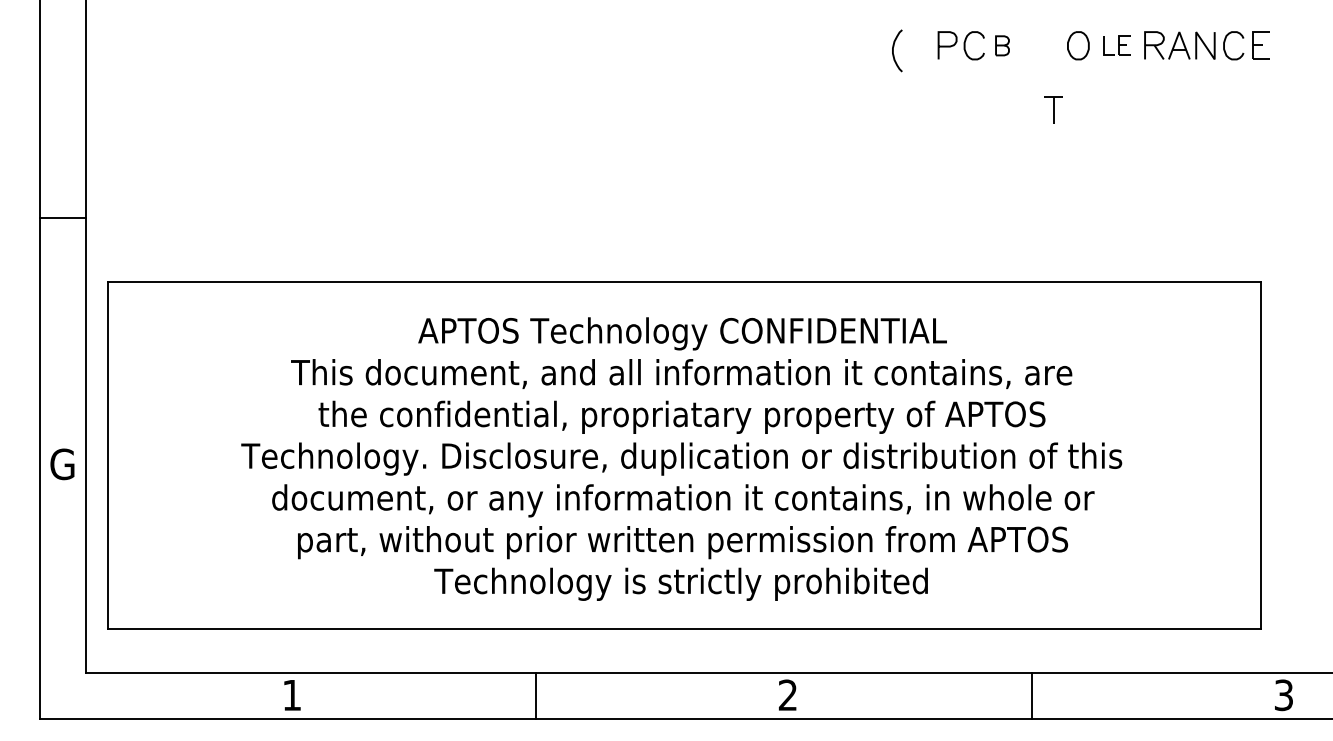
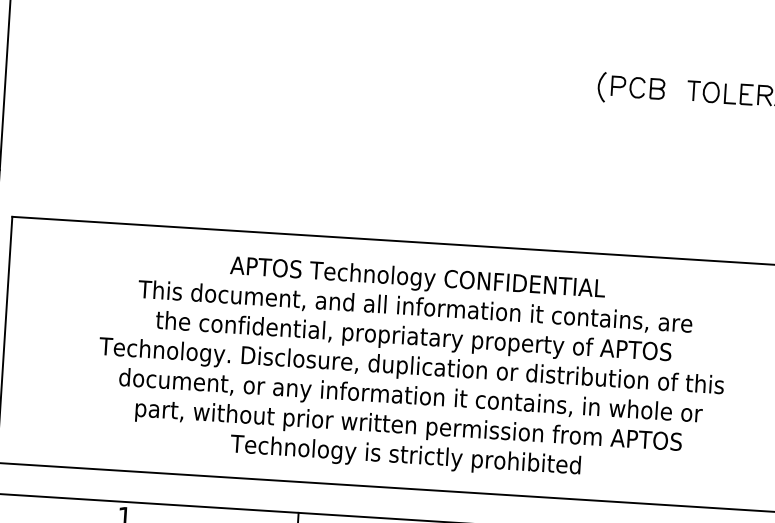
part: (1002, 45) -> (657, 88), size x1.43
part: (1116, 45) -> (738, 93), size x1.43
curve: (893, 50) -> (599, 86), moved
part: (1053, 109) -> (693, 90), moved

